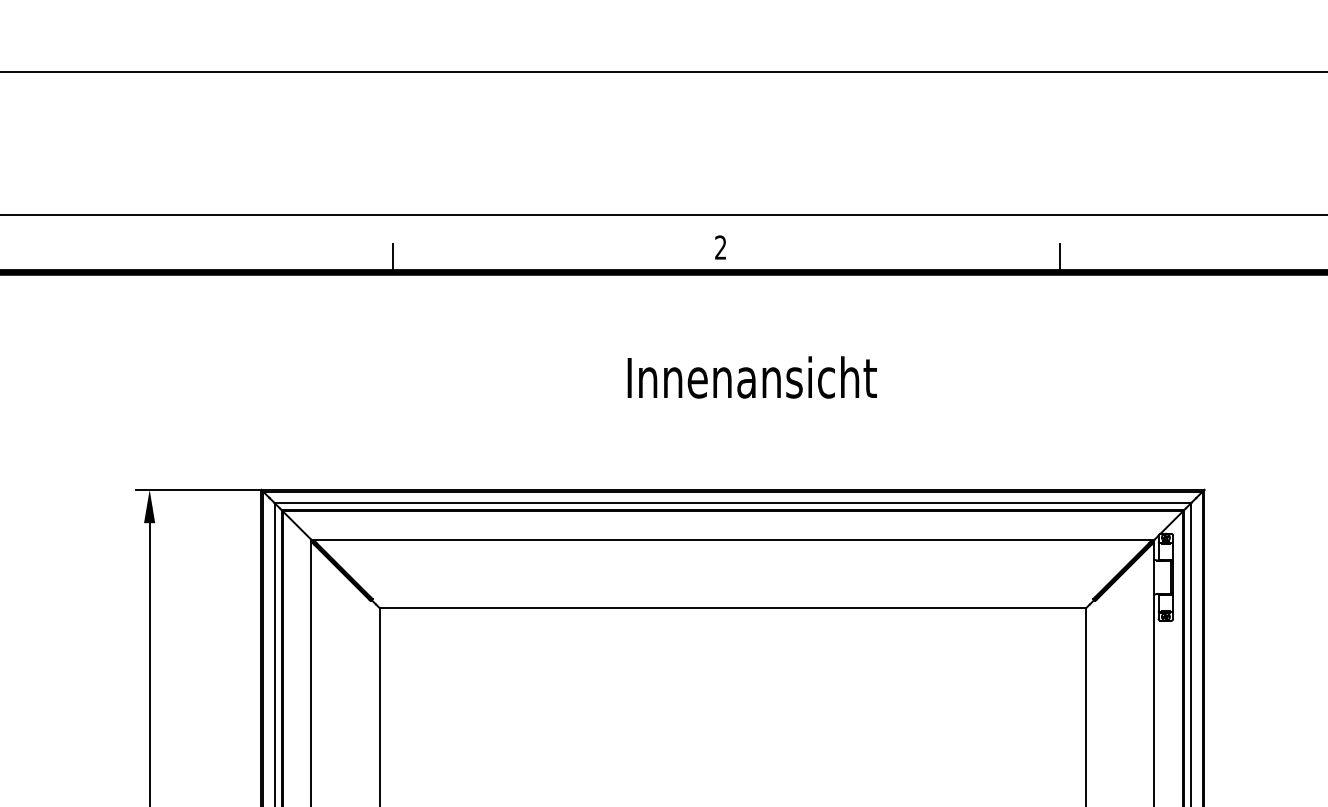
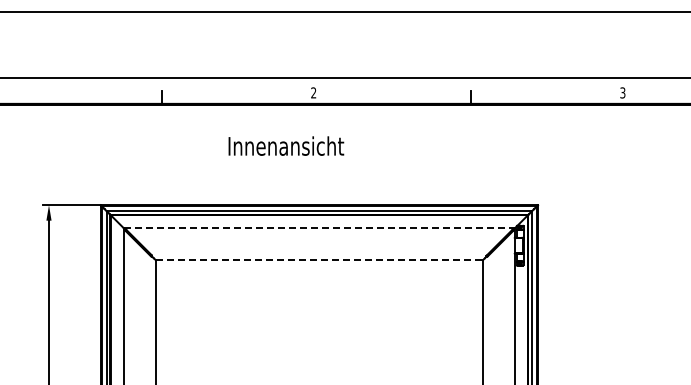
text: (752, 376) -> (286, 145), moved
line: (733, 540) -> (319, 228), solid -> dashed
line: (733, 609) -> (319, 260), solid -> dashed

